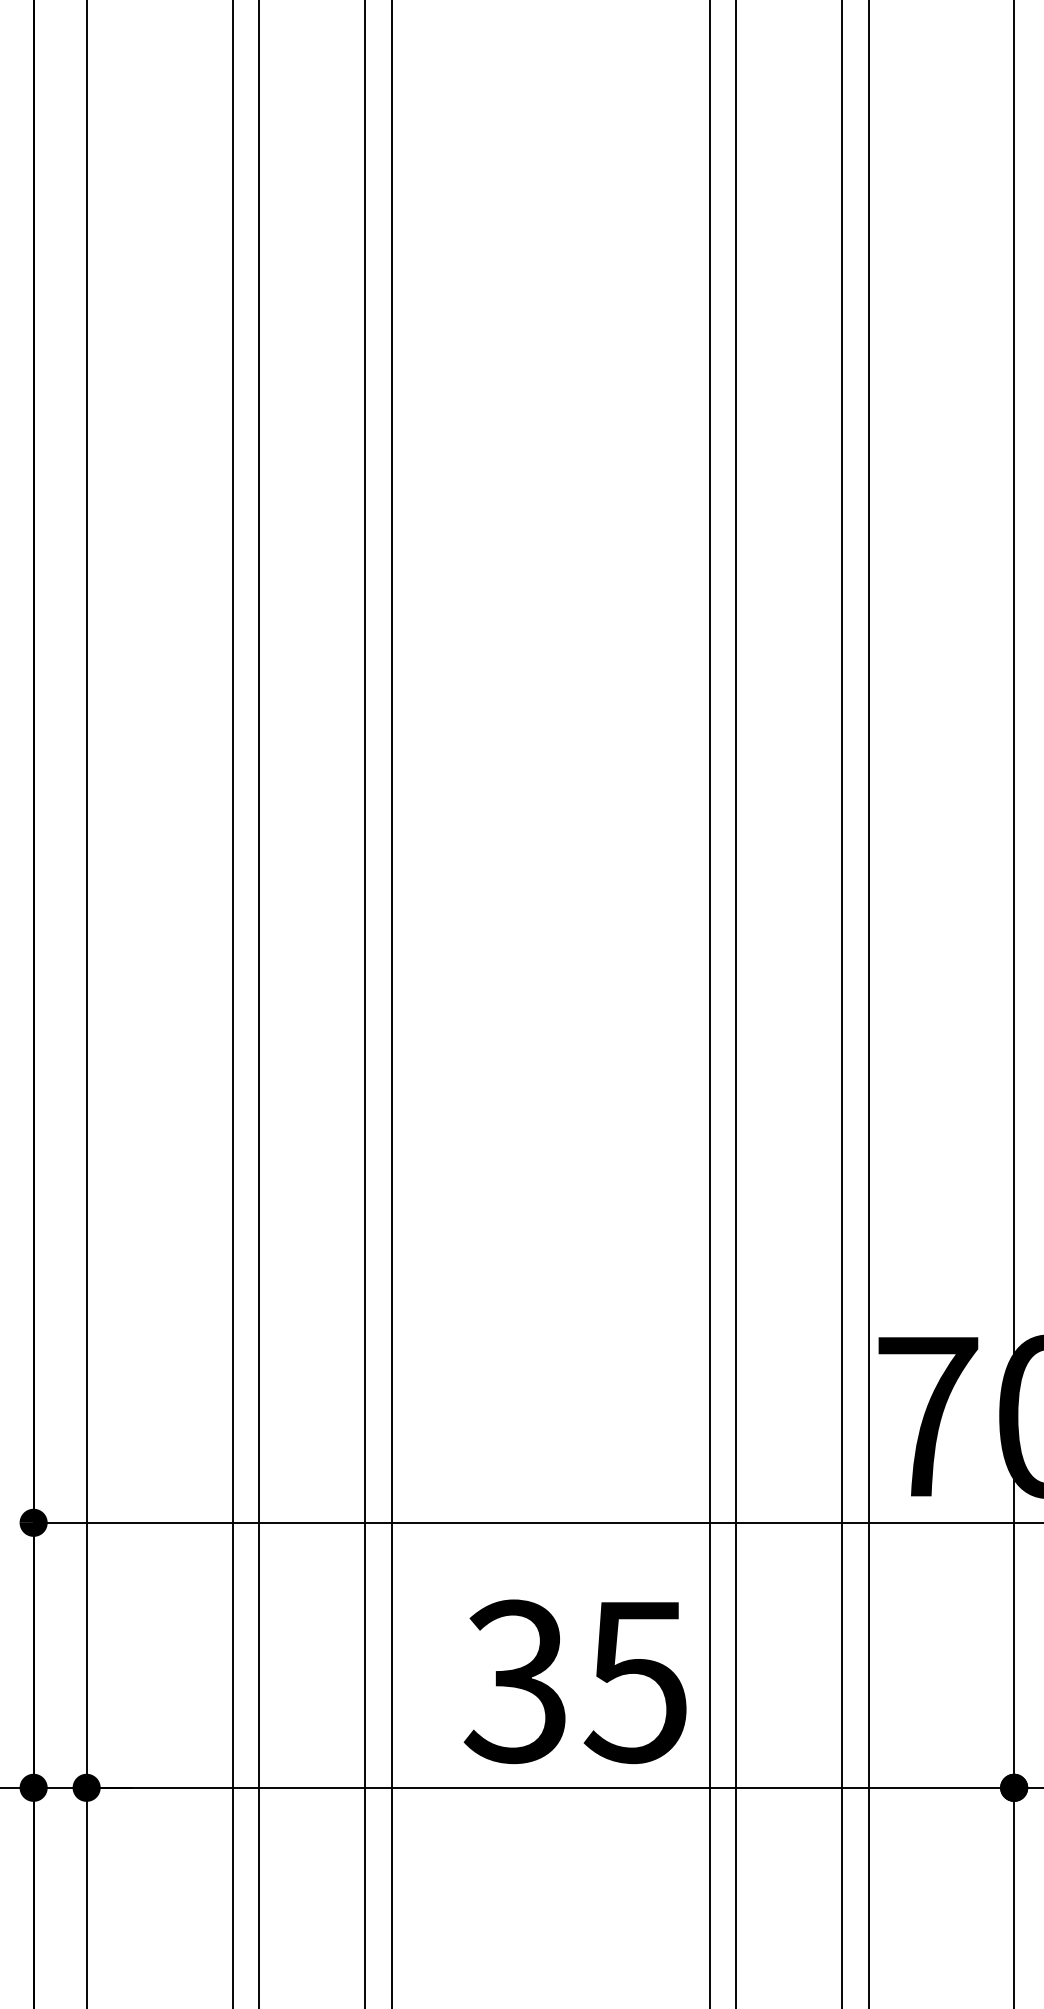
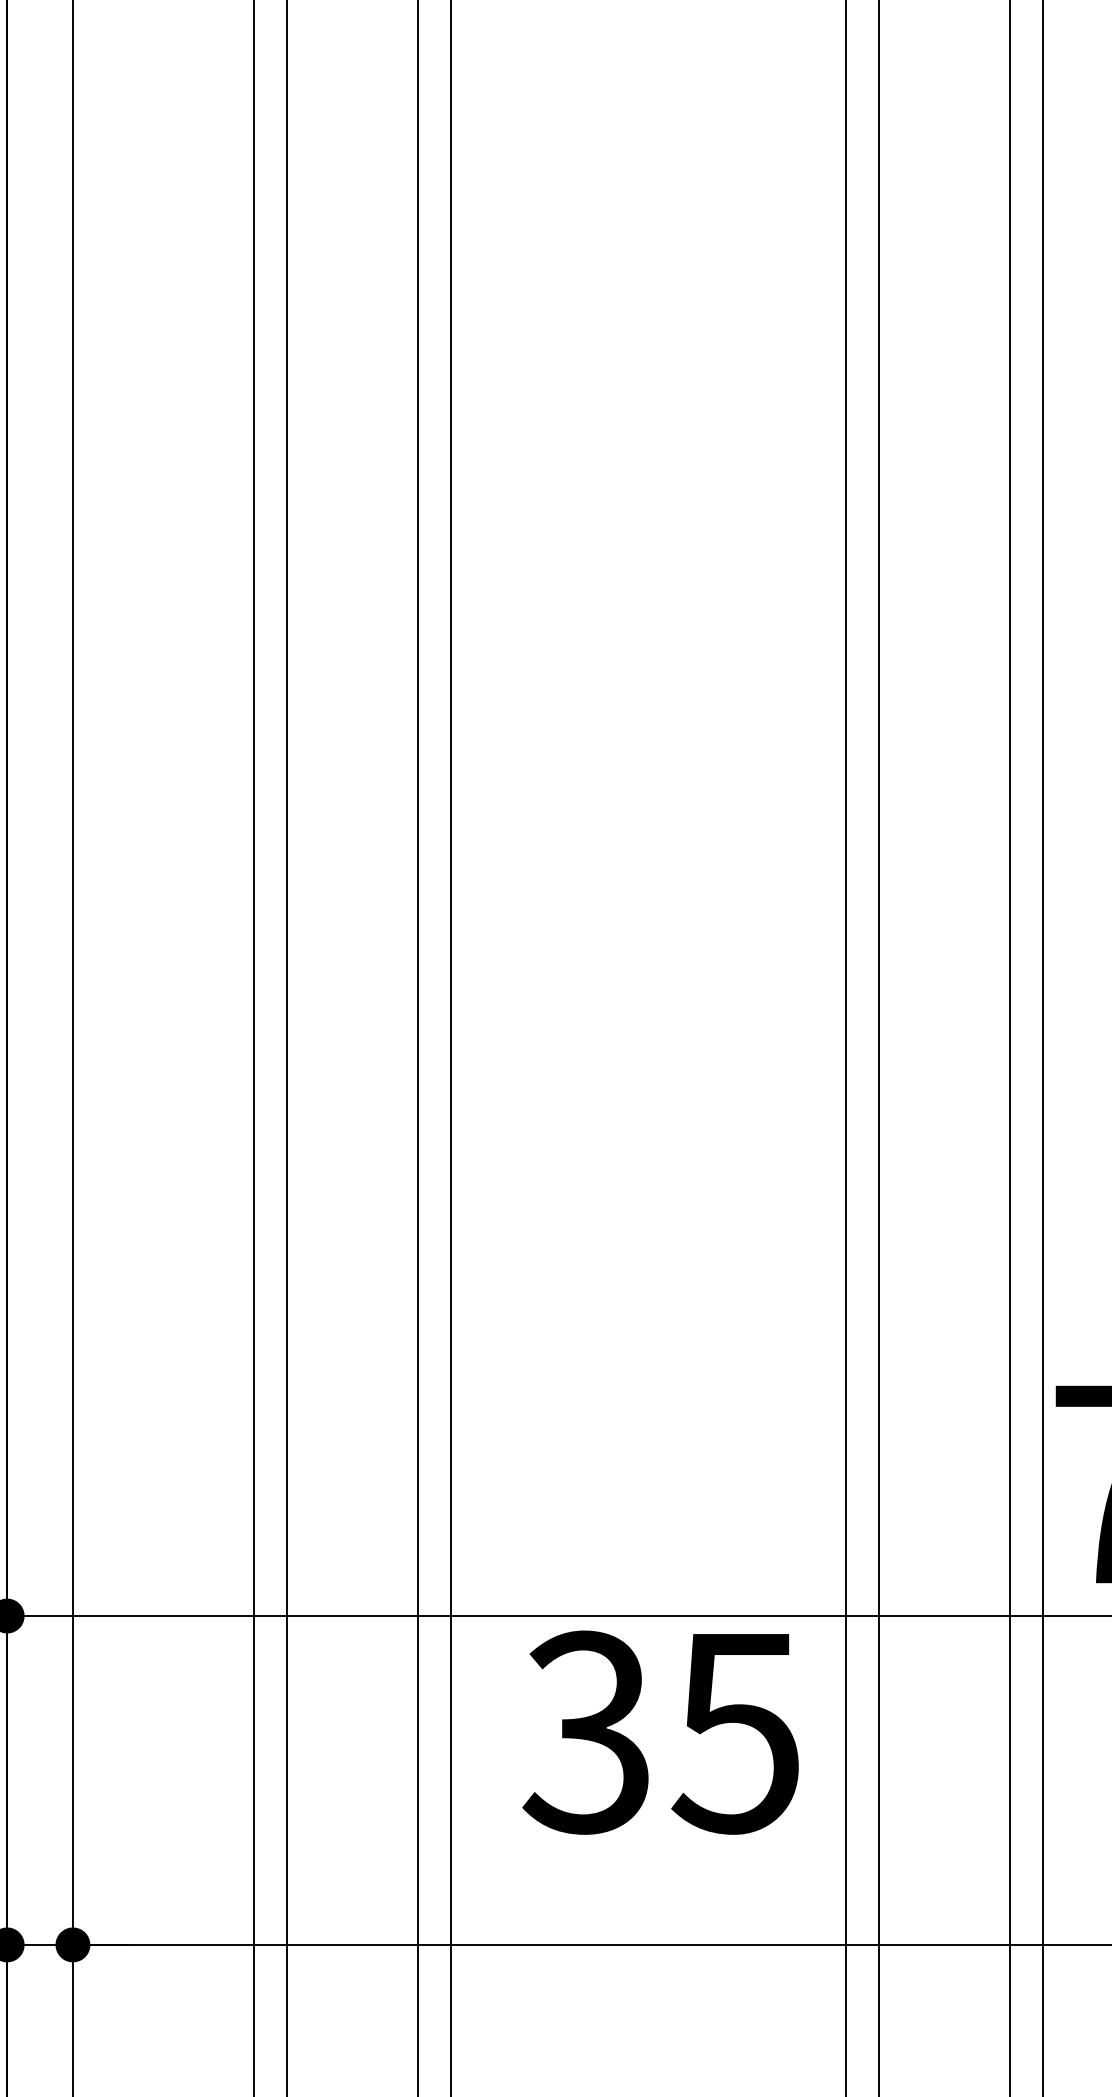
text: (574, 1681) -> (659, 1732), moved

